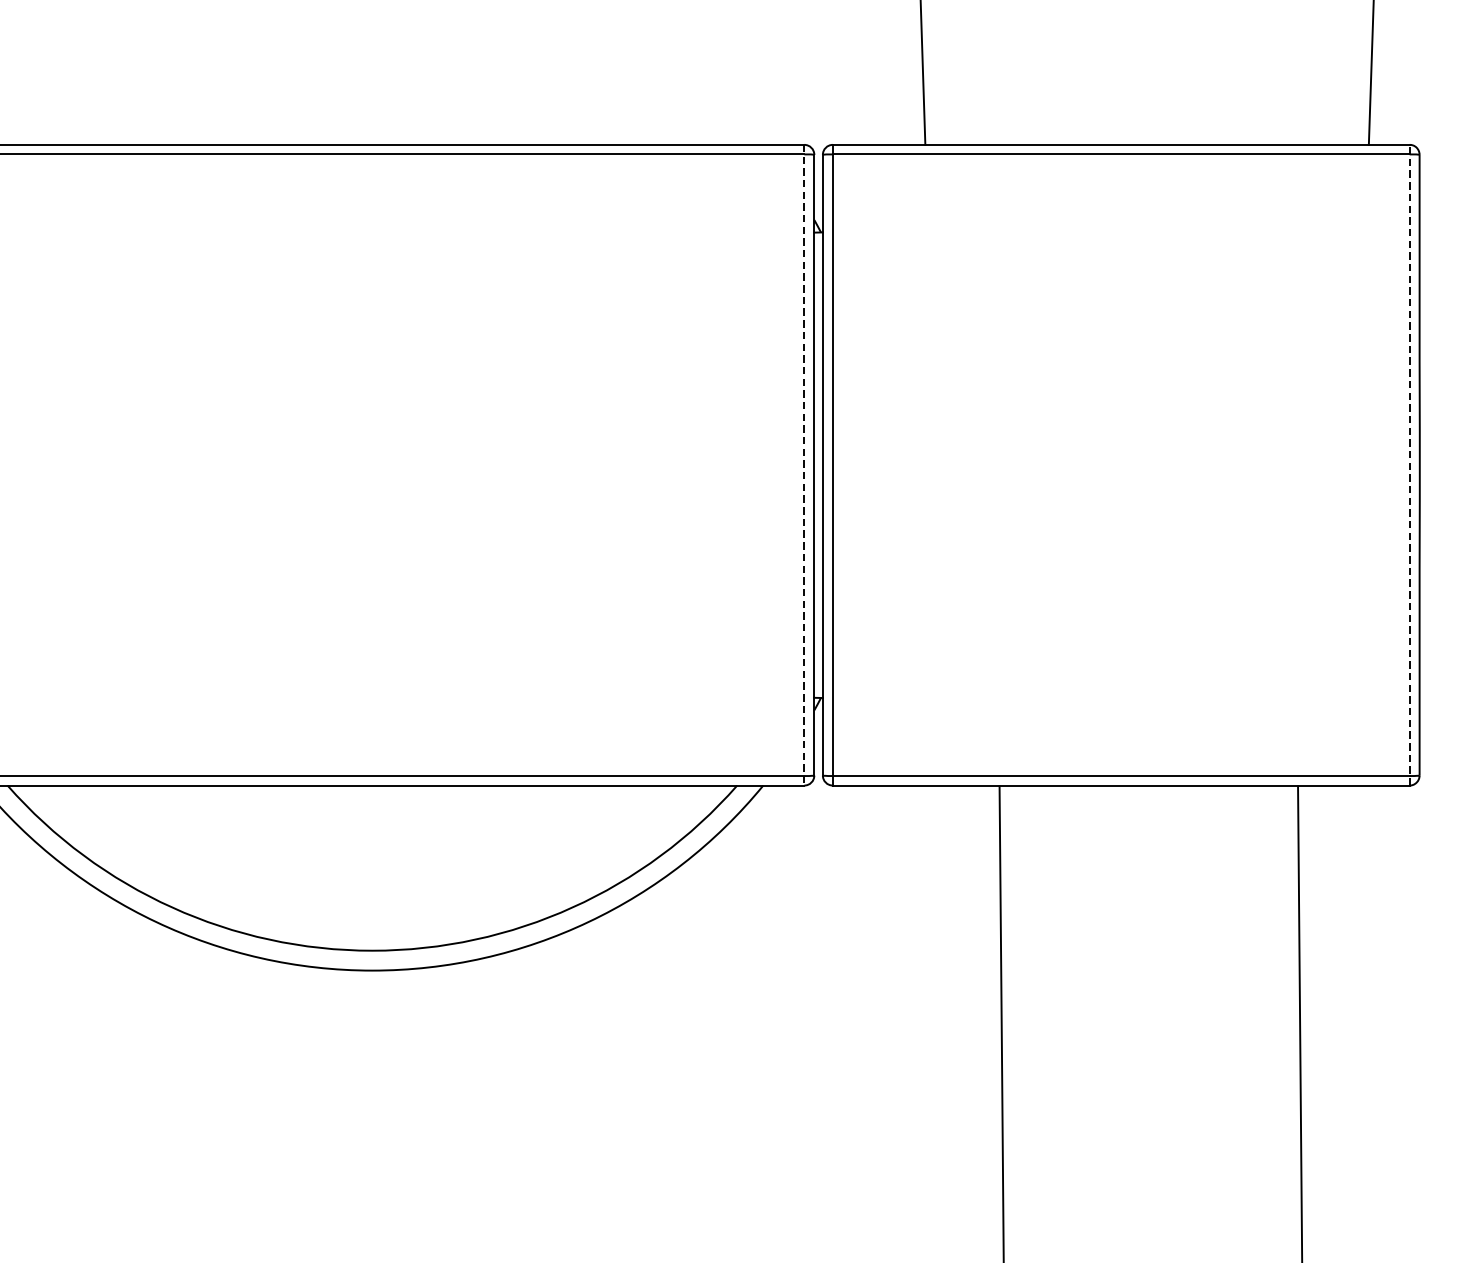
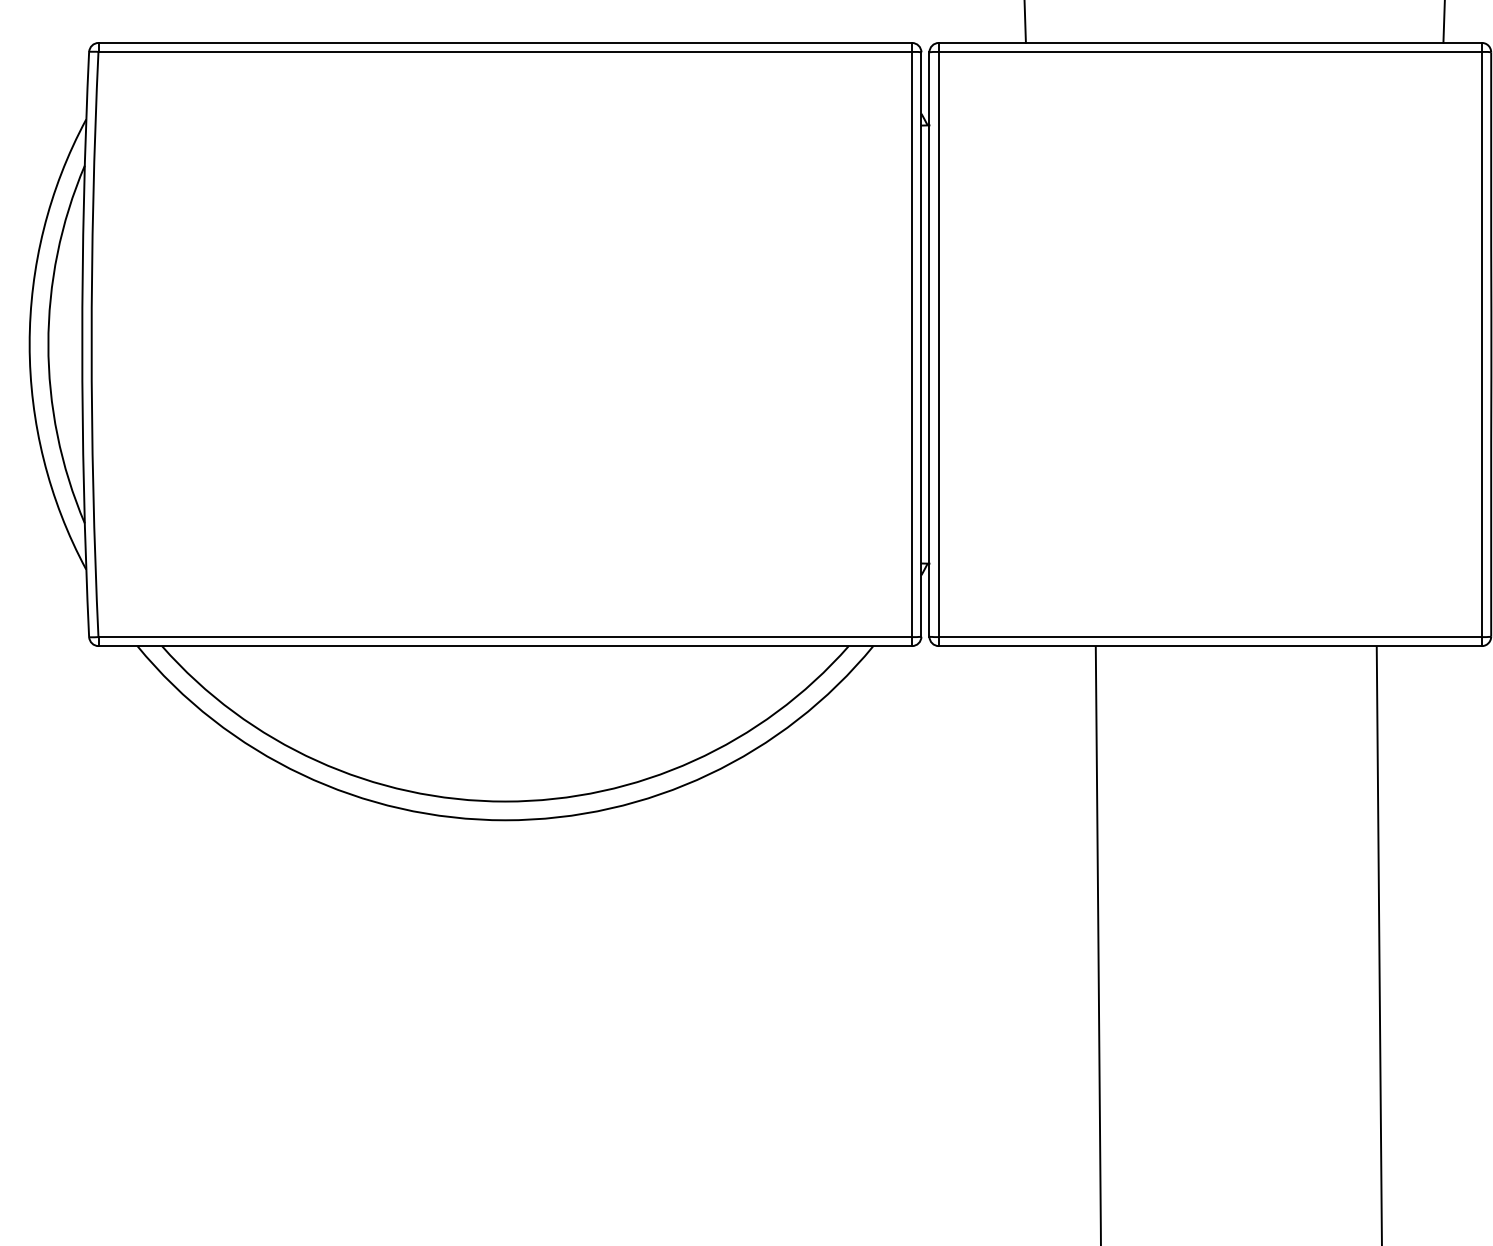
line: (804, 465) -> (912, 344), dashed -> solid
line: (1409, 465) -> (1481, 344), dashed -> solid

